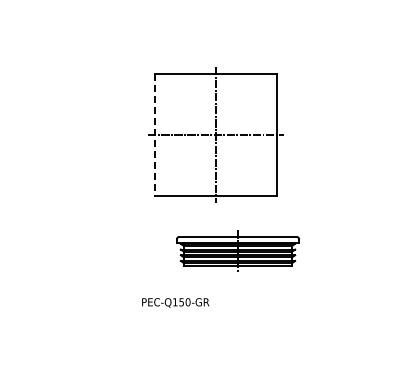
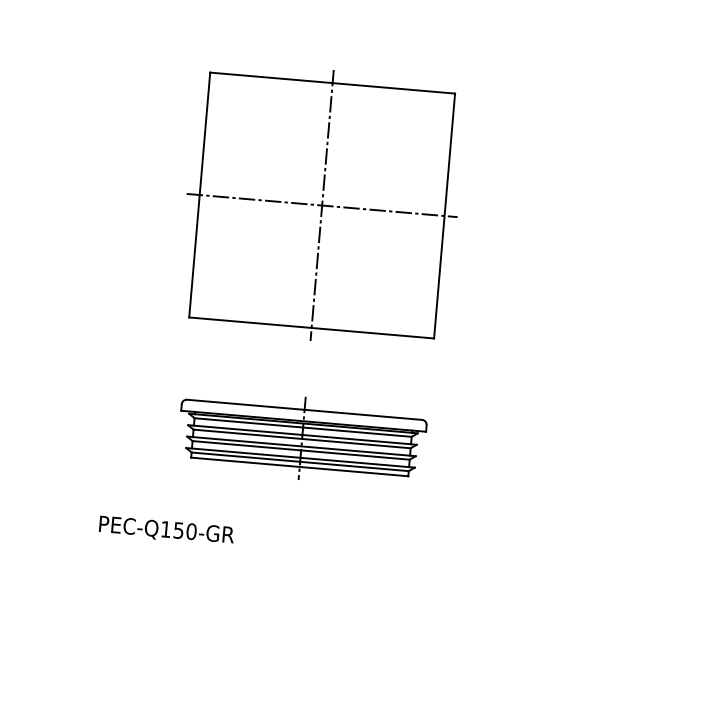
line: (154, 135) -> (198, 196), dashed -> solid
part: (237, 250) -> (301, 436), moved
text: (175, 302) -> (166, 529), moved

